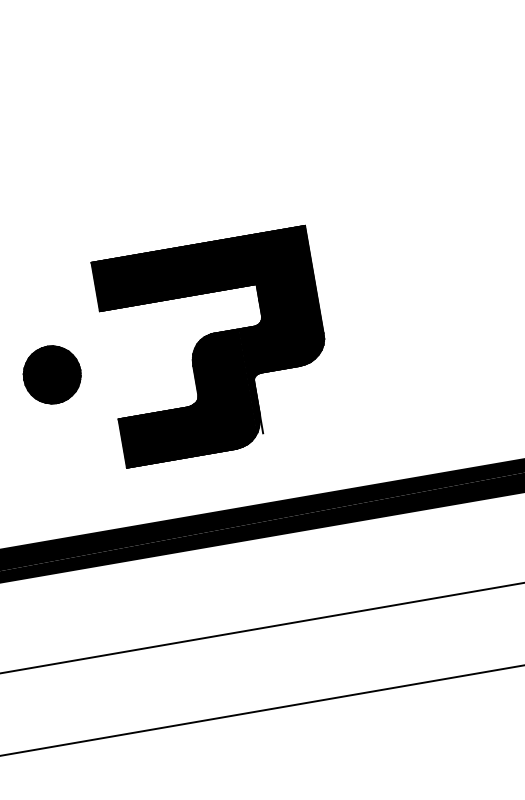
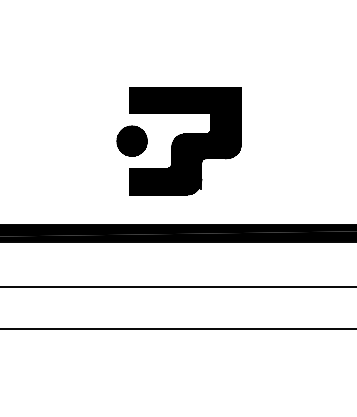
part: (50, 373) -> (131, 140), moved

